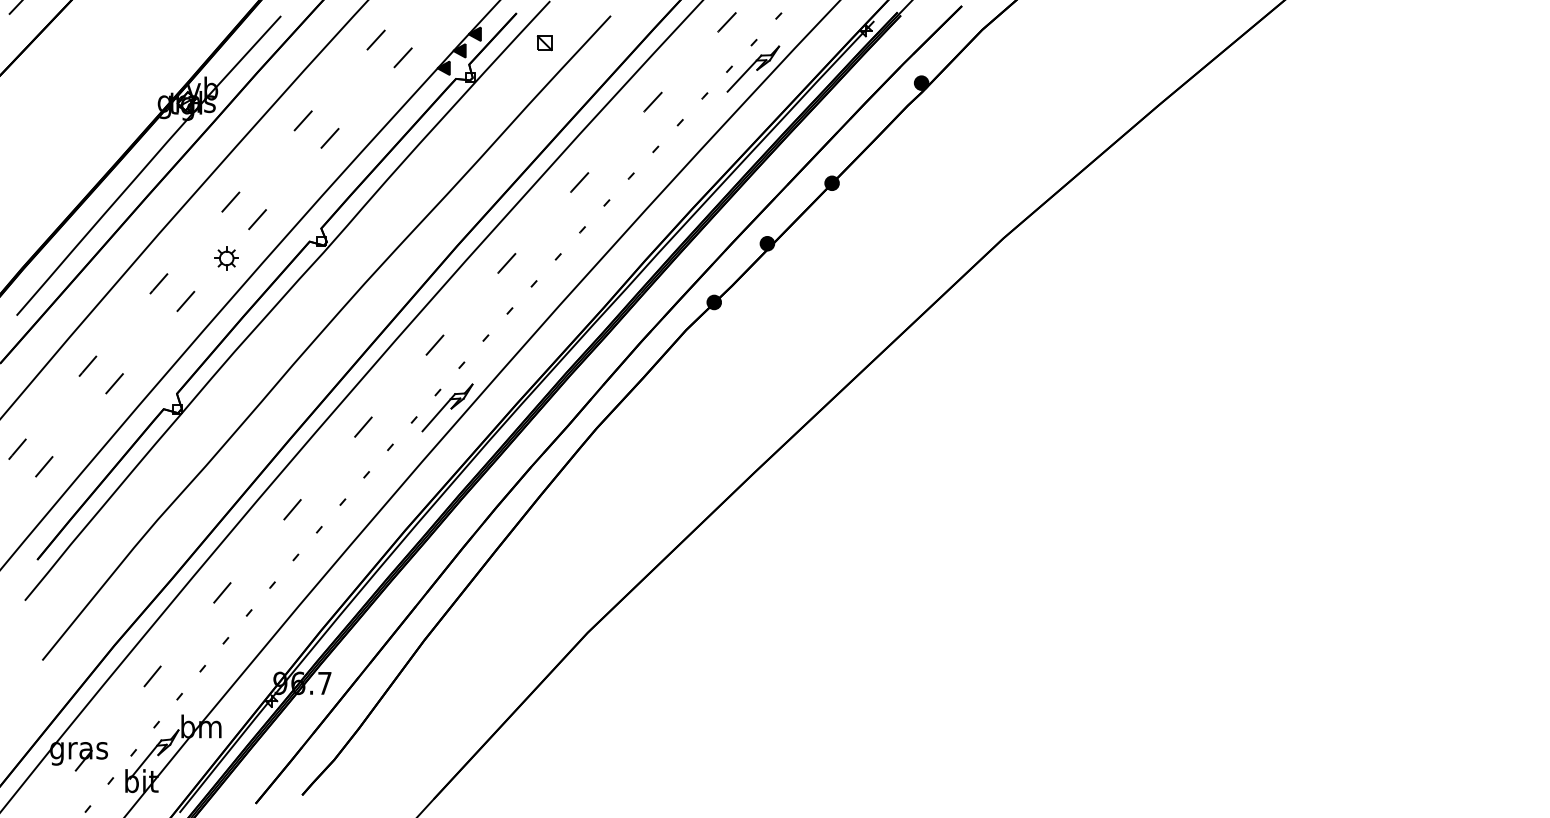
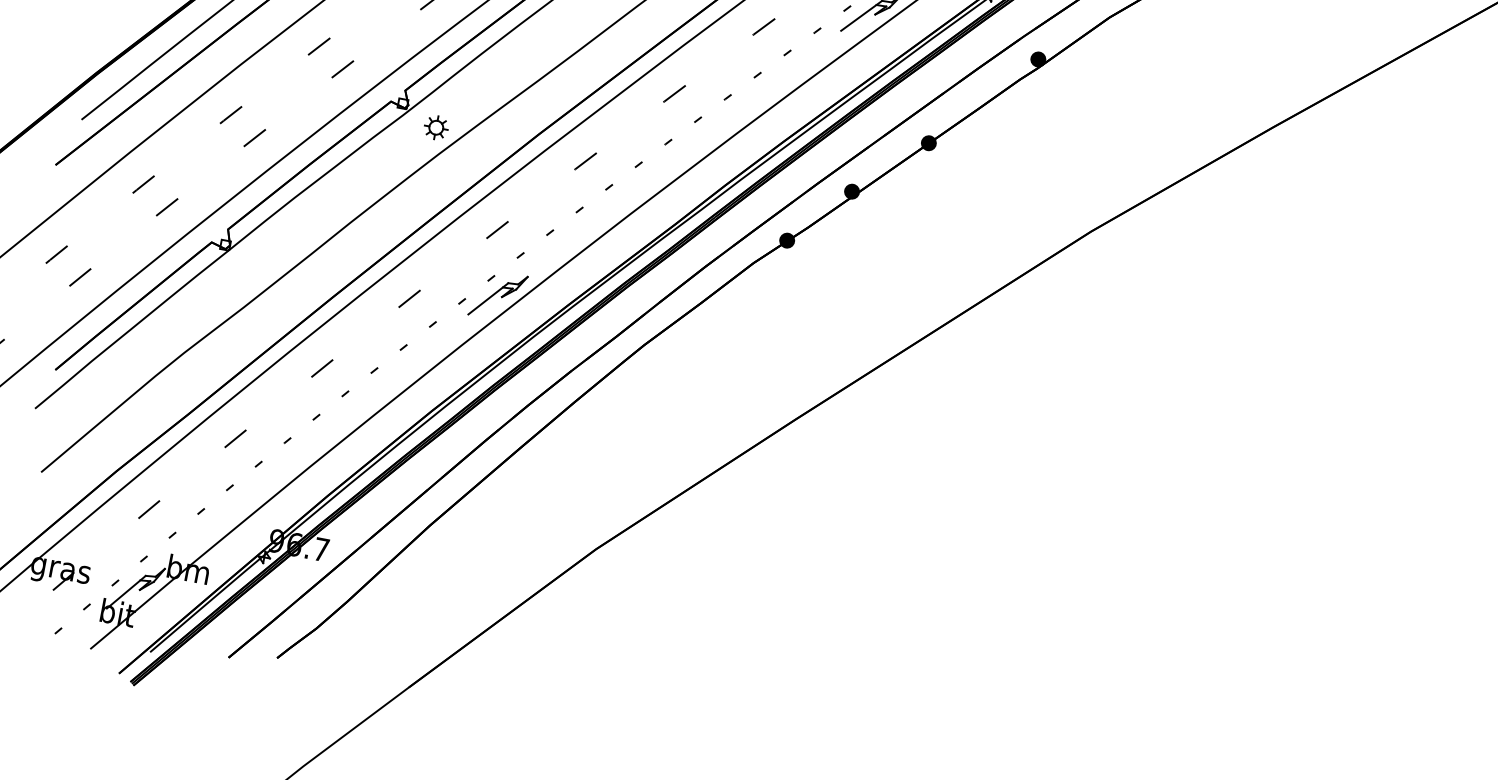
part: (226, 258) -> (436, 127), moved

